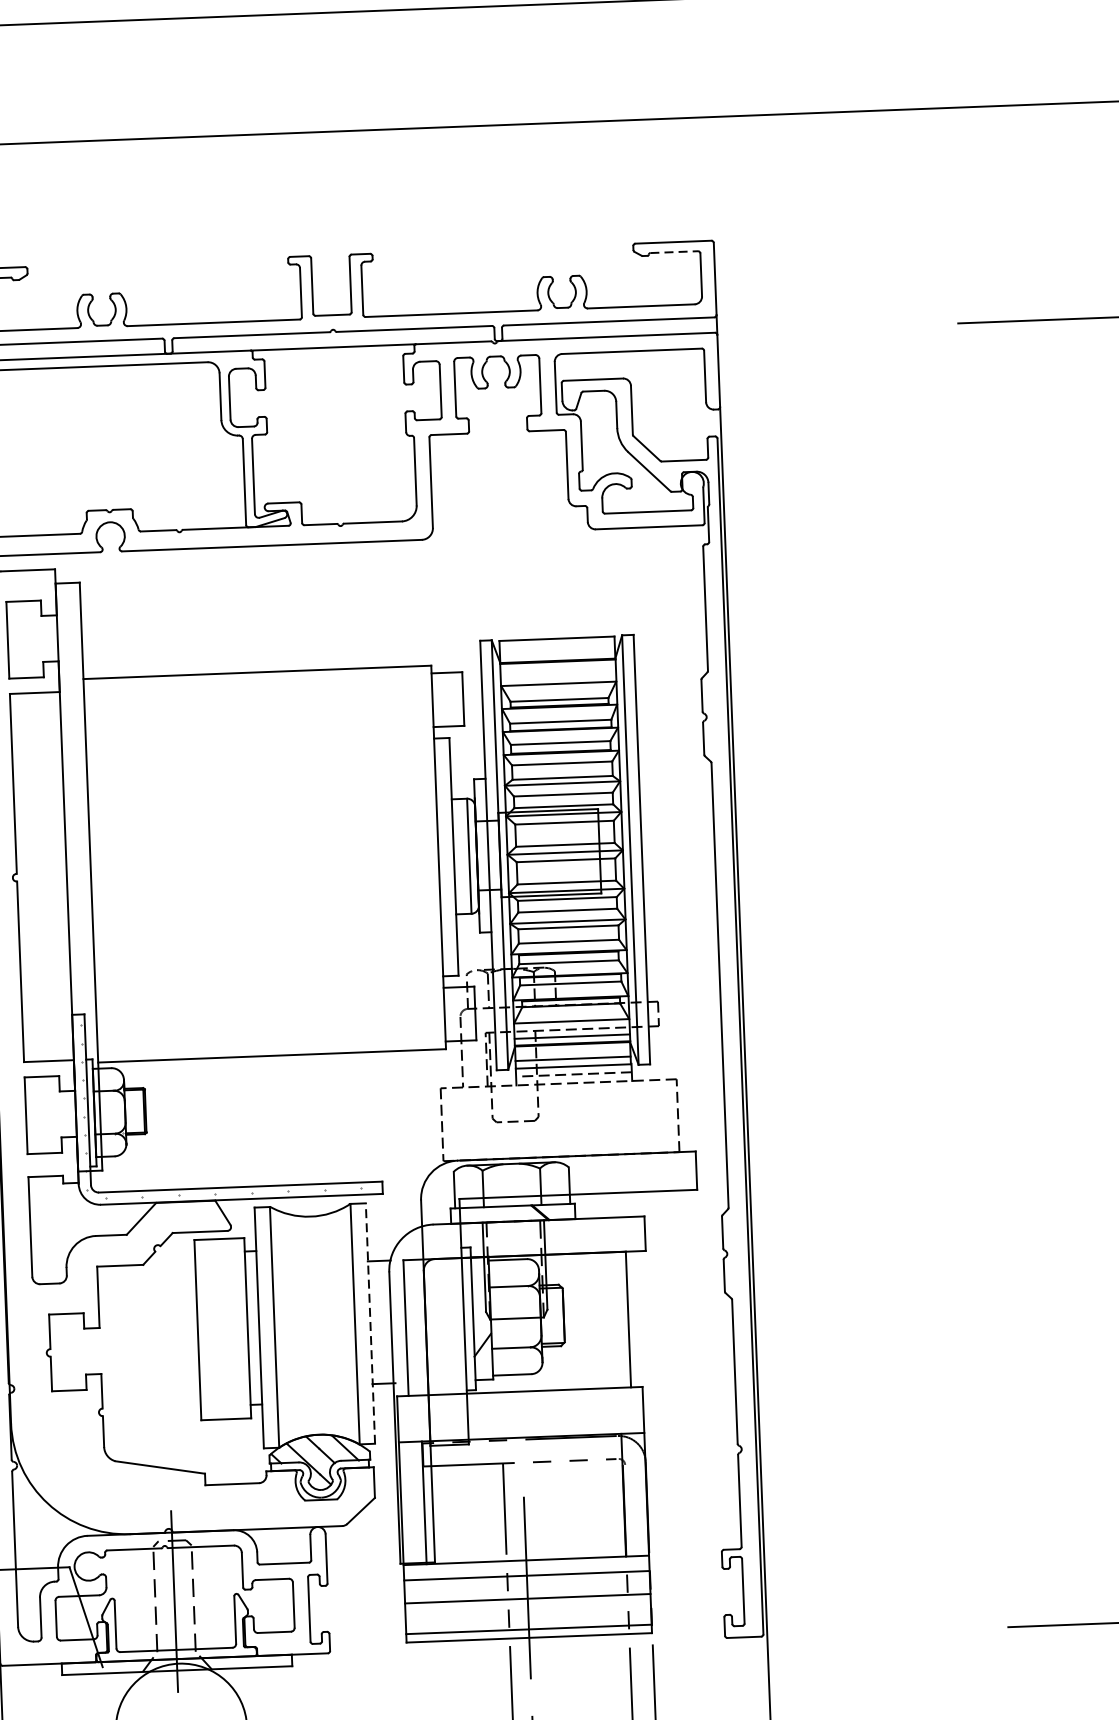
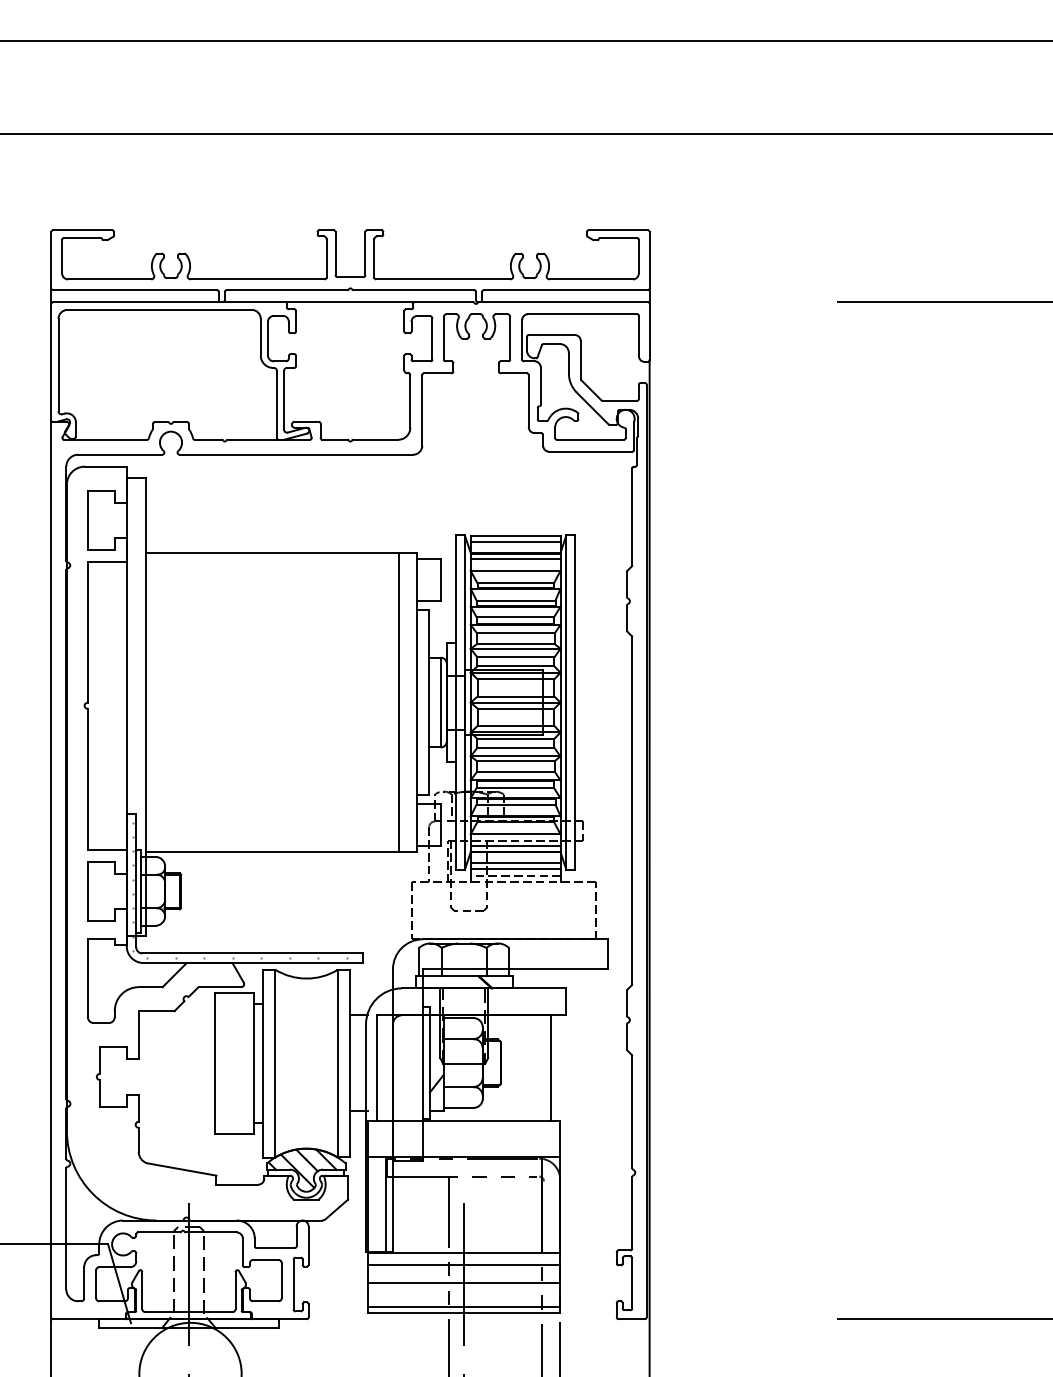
line: (674, 252) -> (618, 238), dashed -> solid
line: (557, 646) -> (515, 541), added
line: (557, 667) -> (515, 558), added
line: (415, 858) -> (398, 702), added
line: (370, 1323) -> (349, 1063), dashed -> solid

